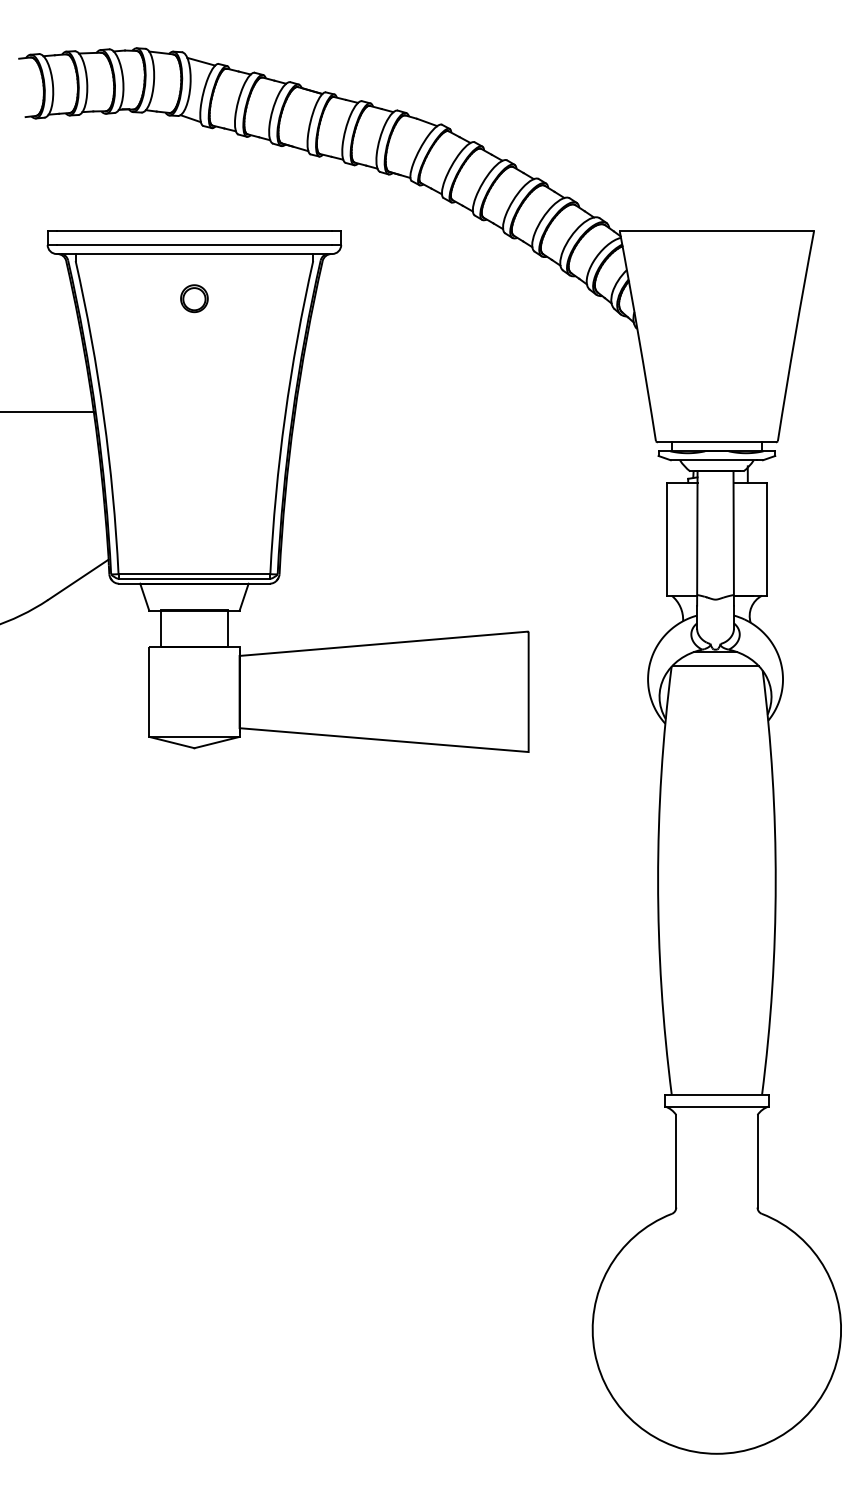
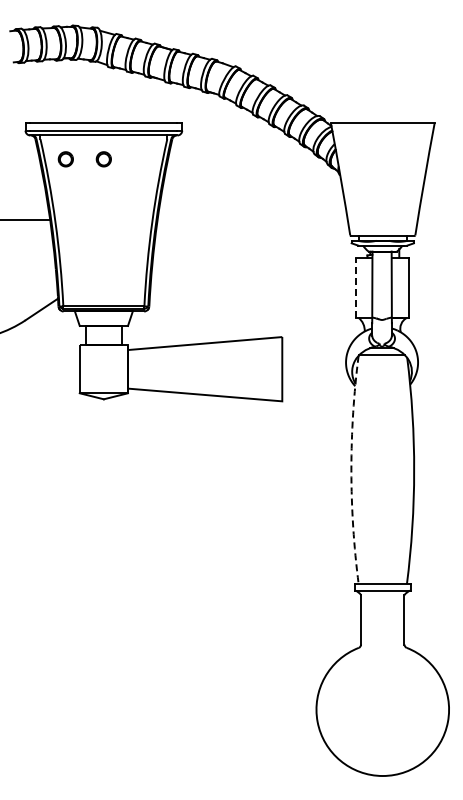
part: (122, 298) -> (65, 159), added
line: (667, 538) -> (356, 287), solid -> dashed
arc: (658, 881) -> (351, 470), solid -> dashed

